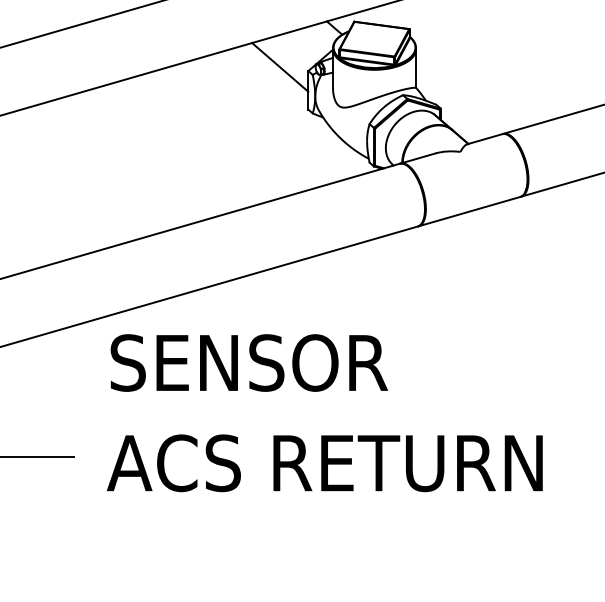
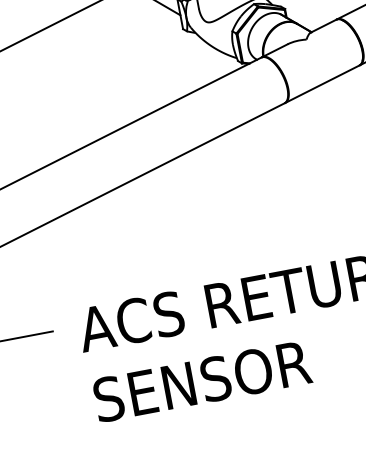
text: (249, 362) -> (202, 380), moved

